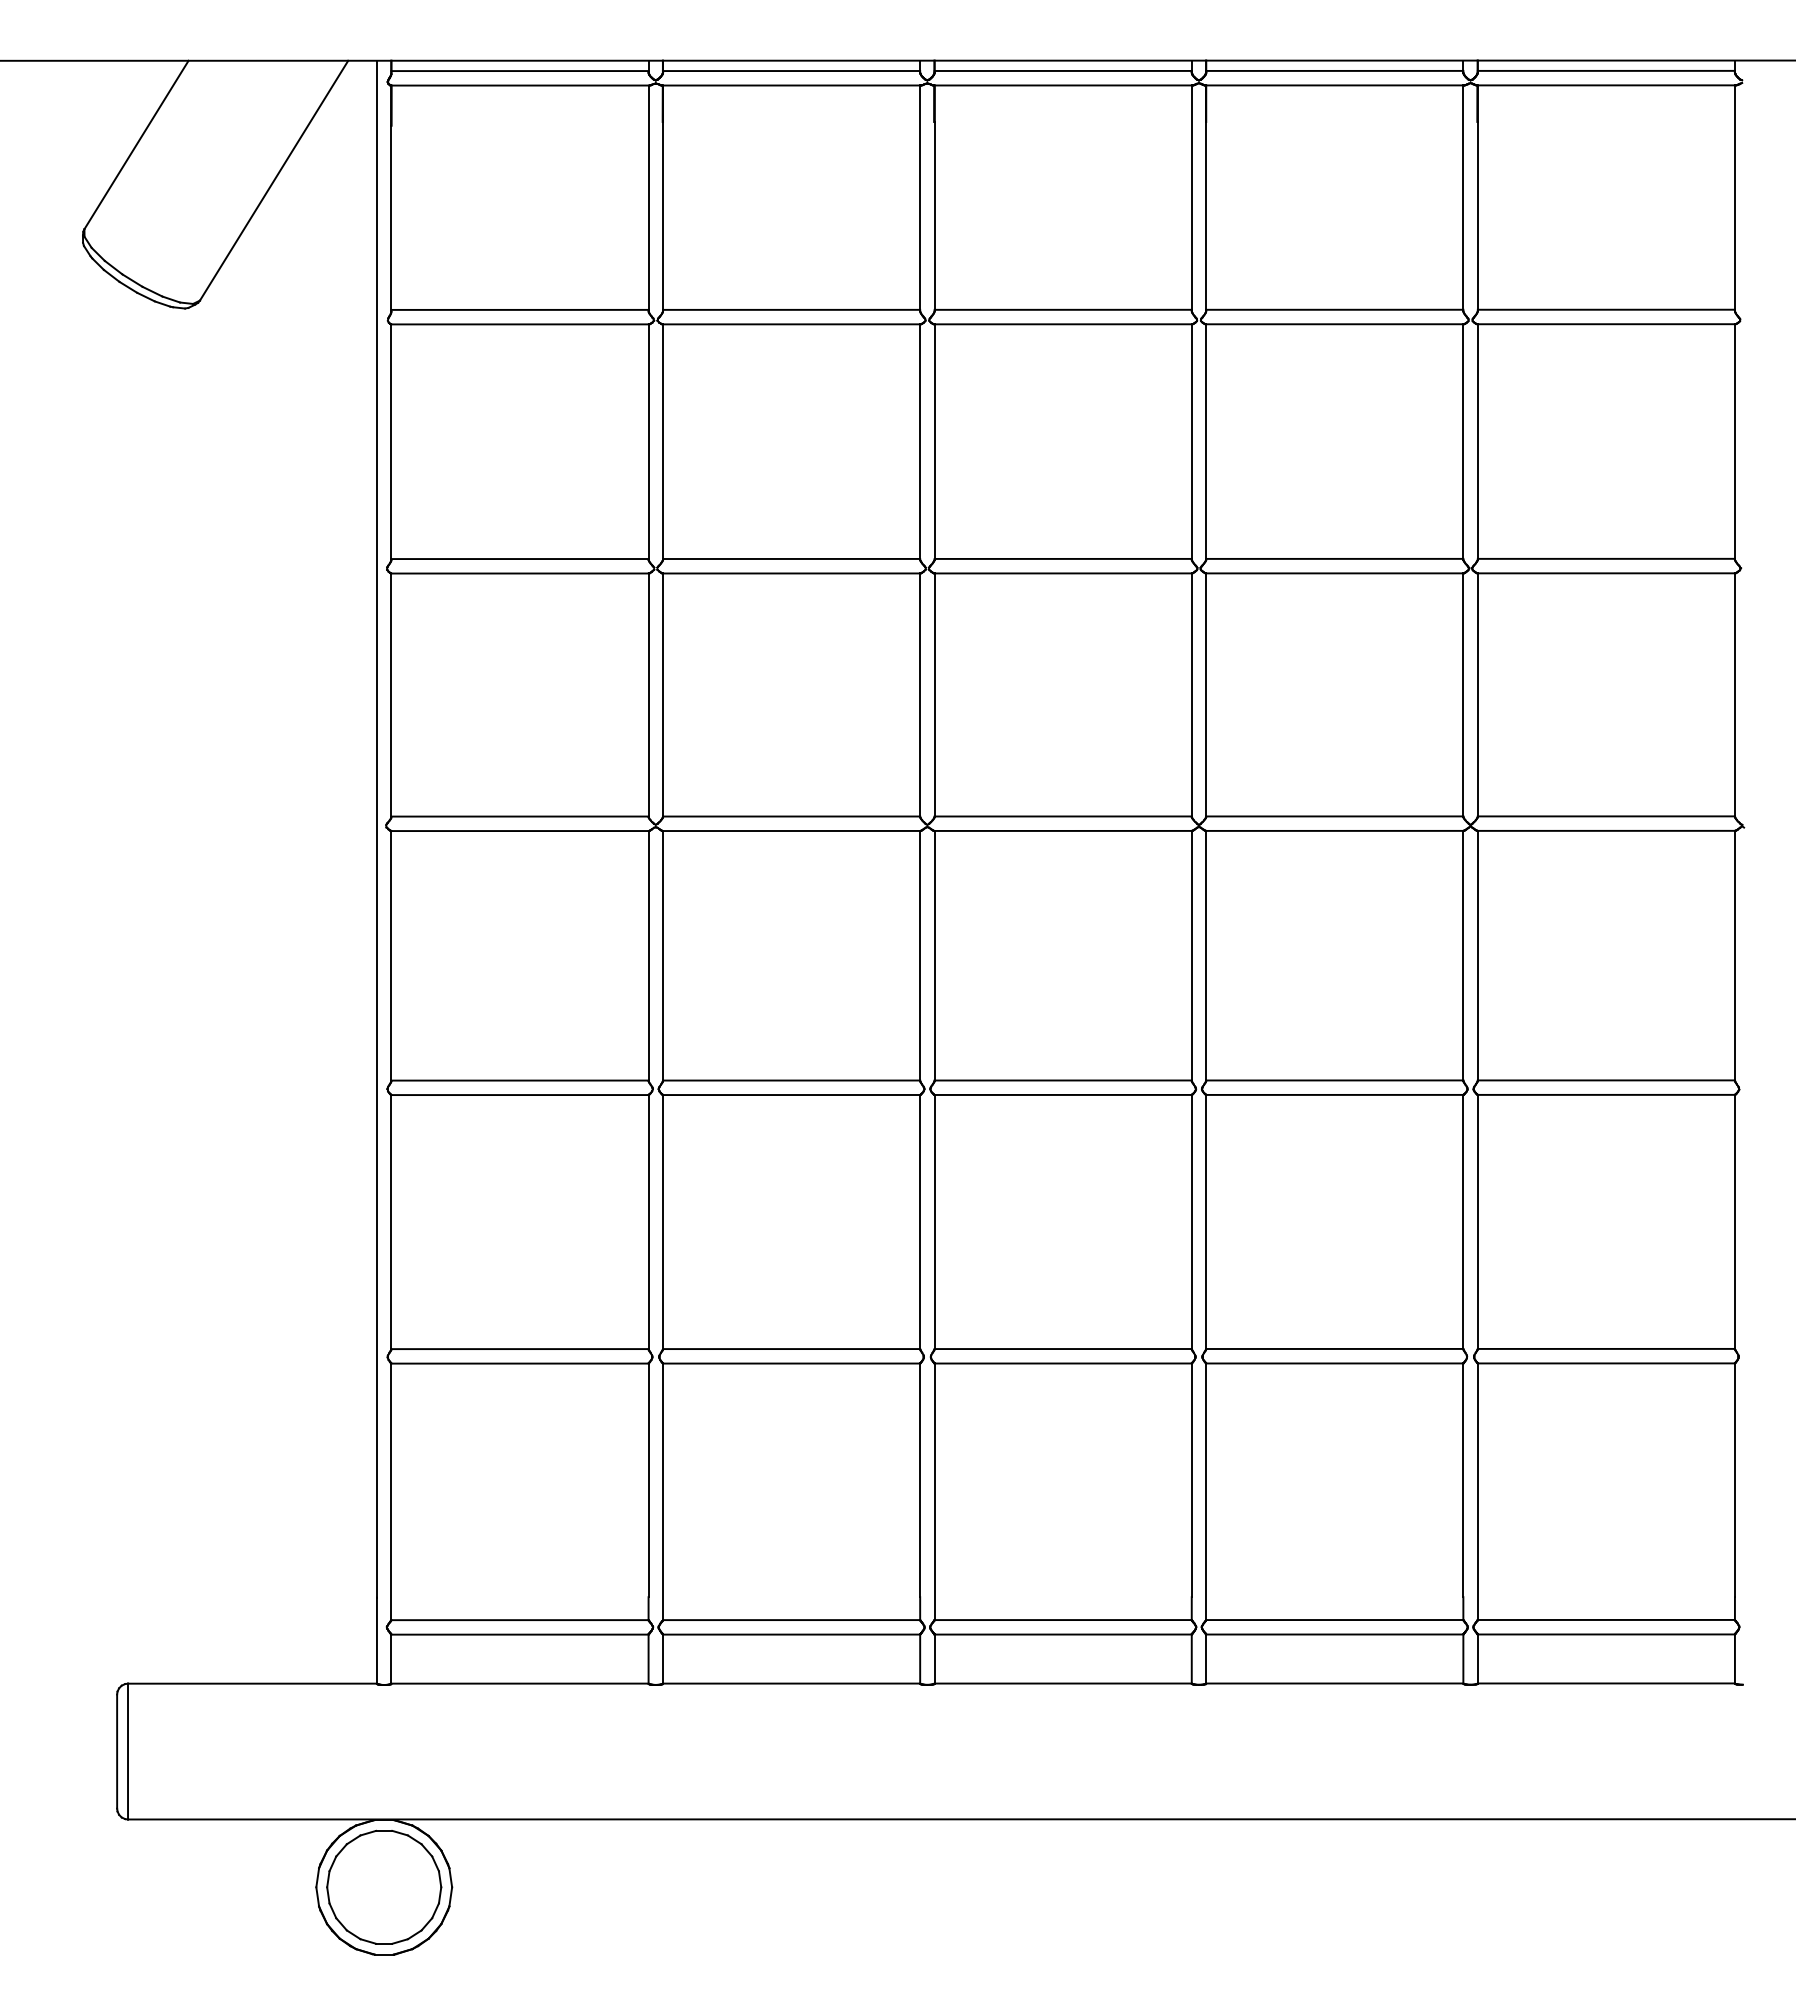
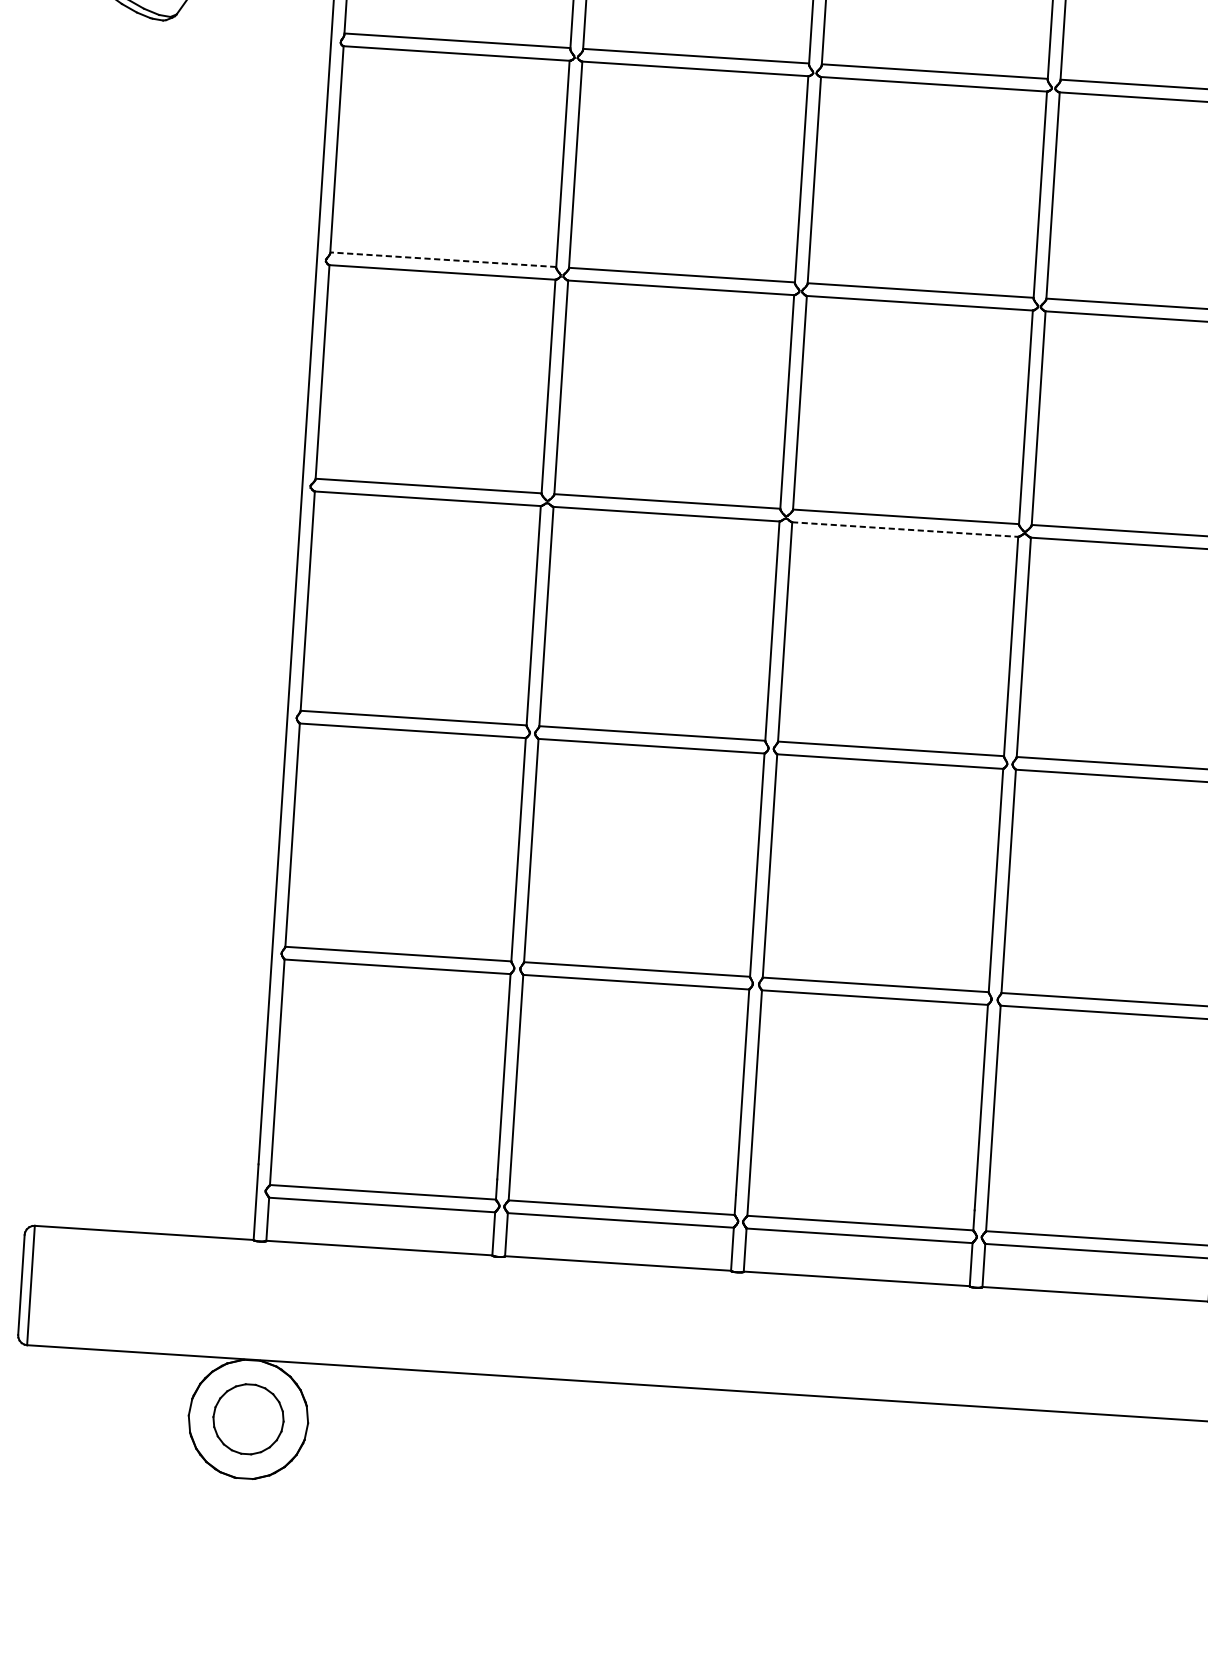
line: (520, 559) -> (443, 260), solid -> dashed
line: (1063, 830) -> (905, 529), solid -> dashed
part: (384, 1886) -> (248, 1418), size x0.7

